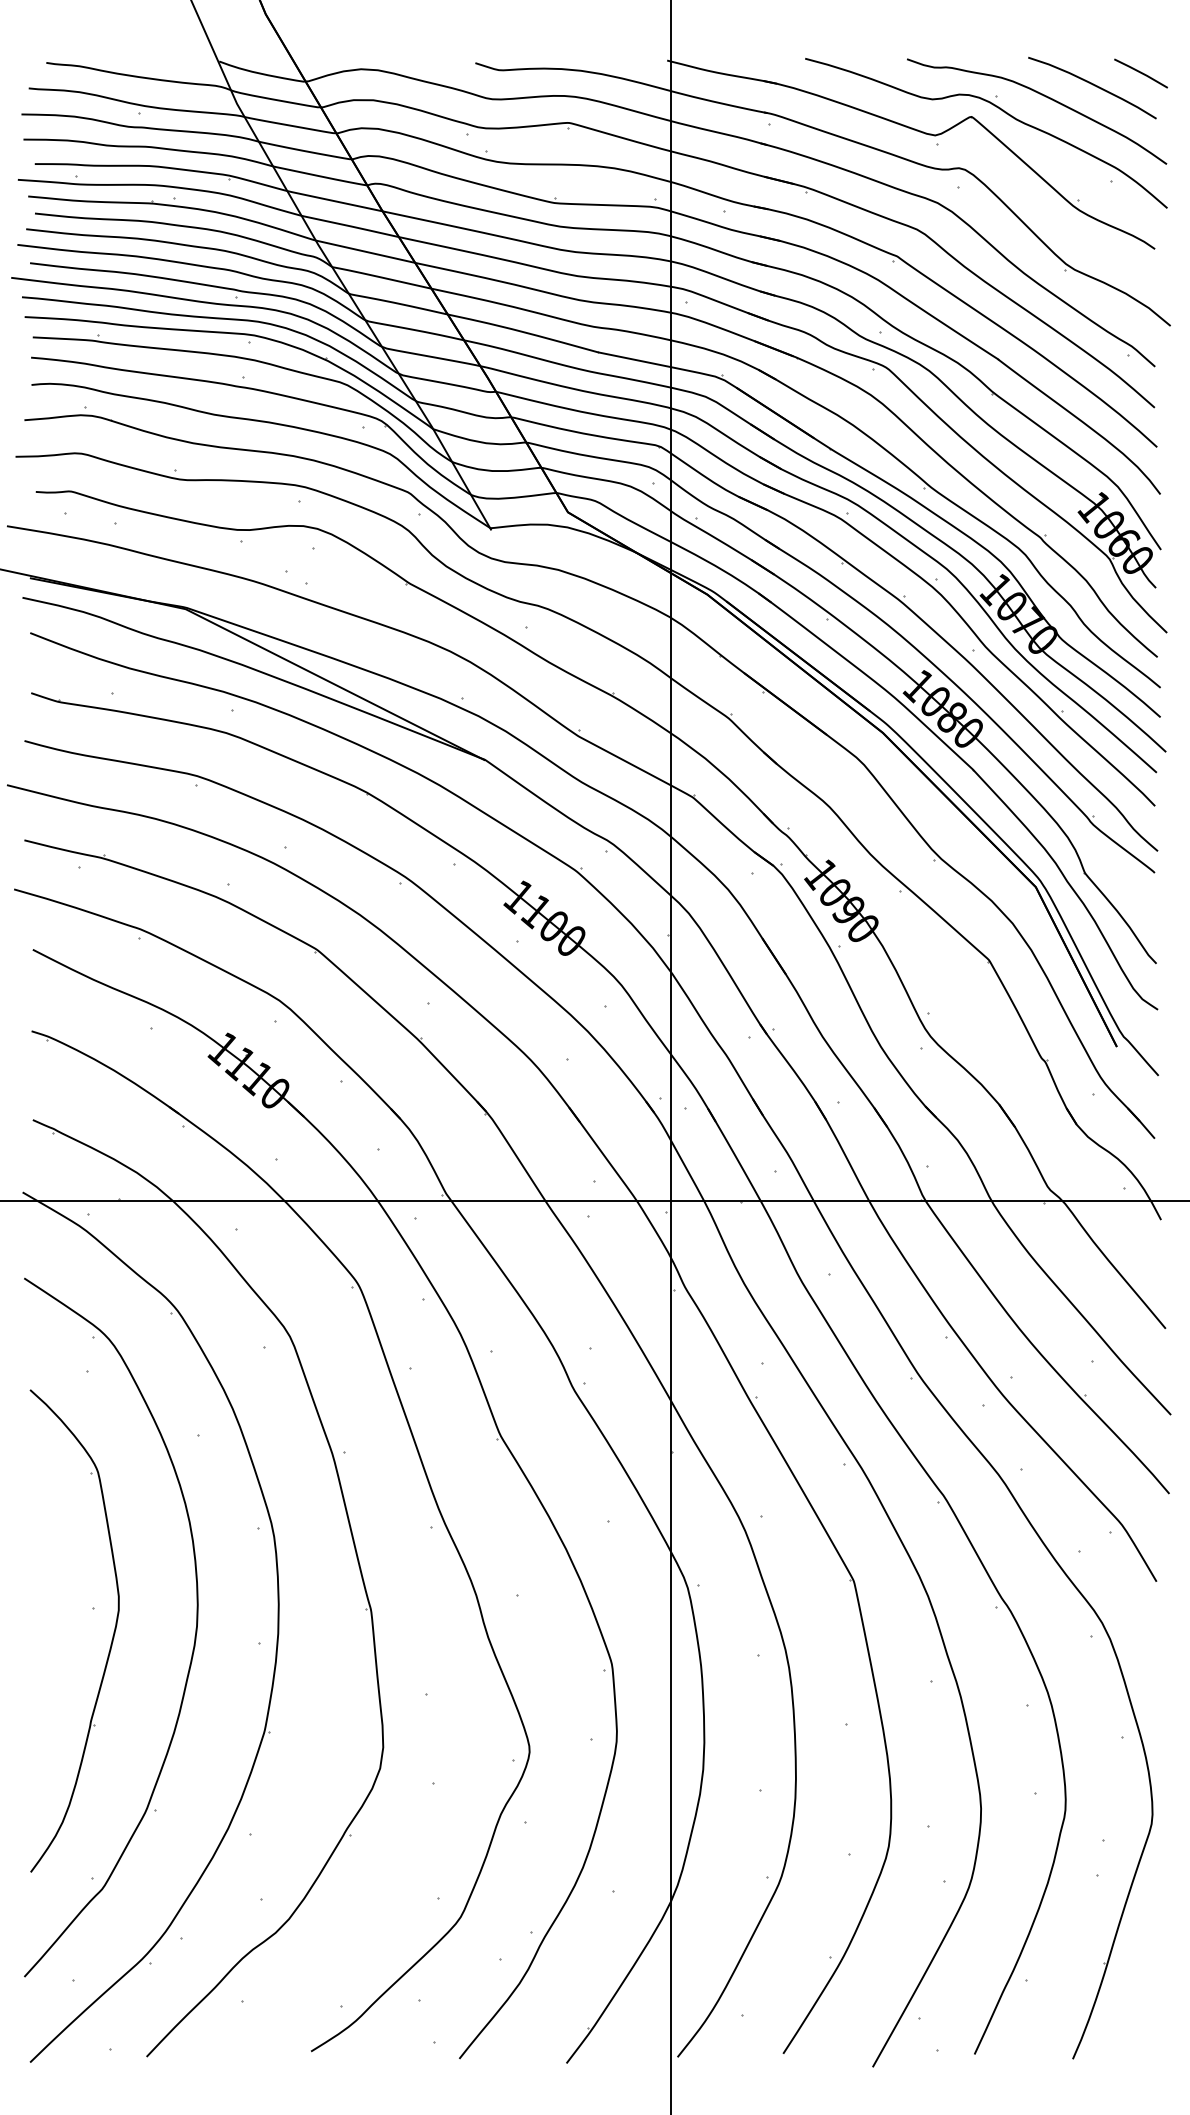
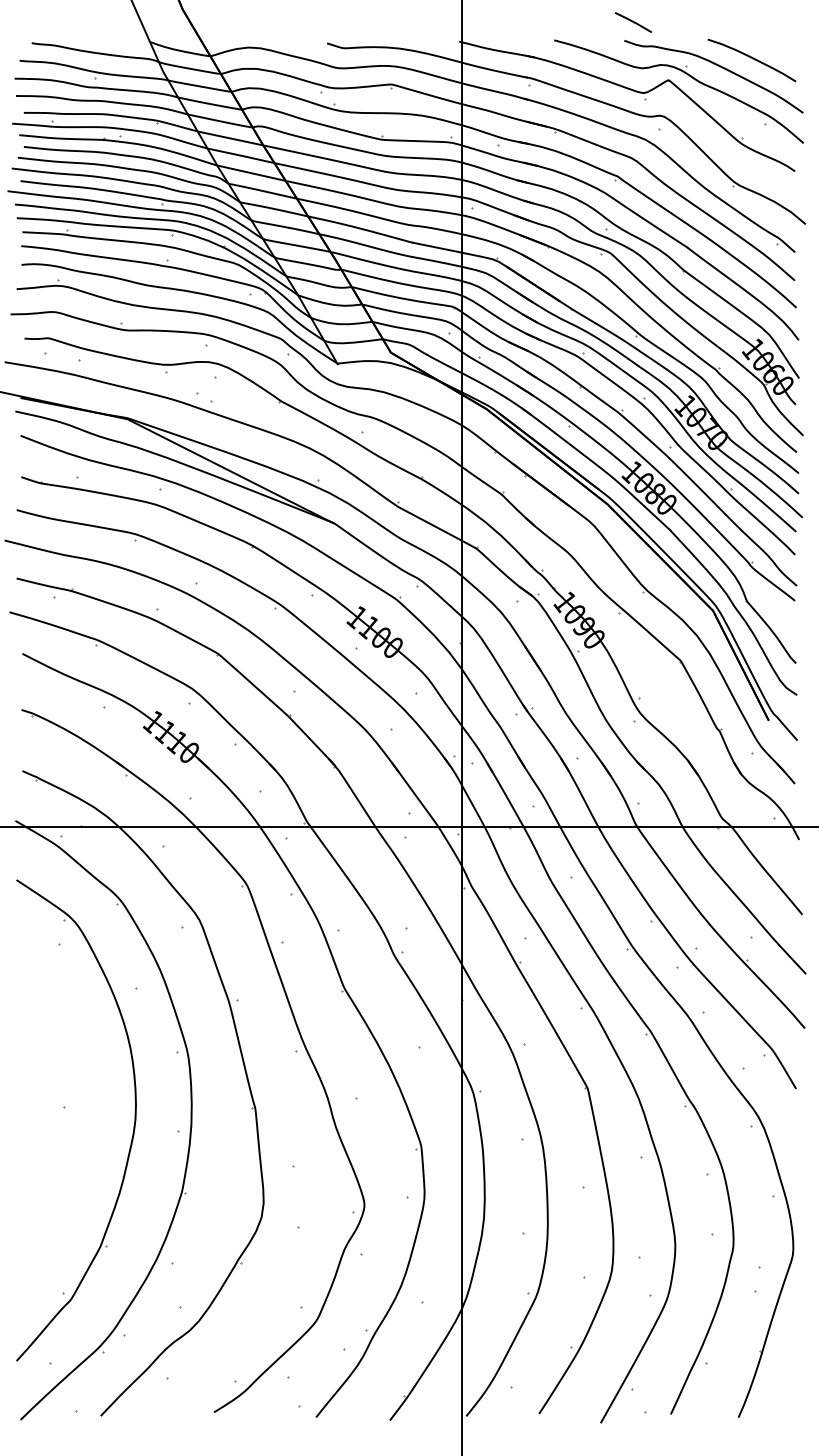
line: (1141, 73) -> (633, 22), moved
part: (111, 1637) -> (76, 1127), removed

